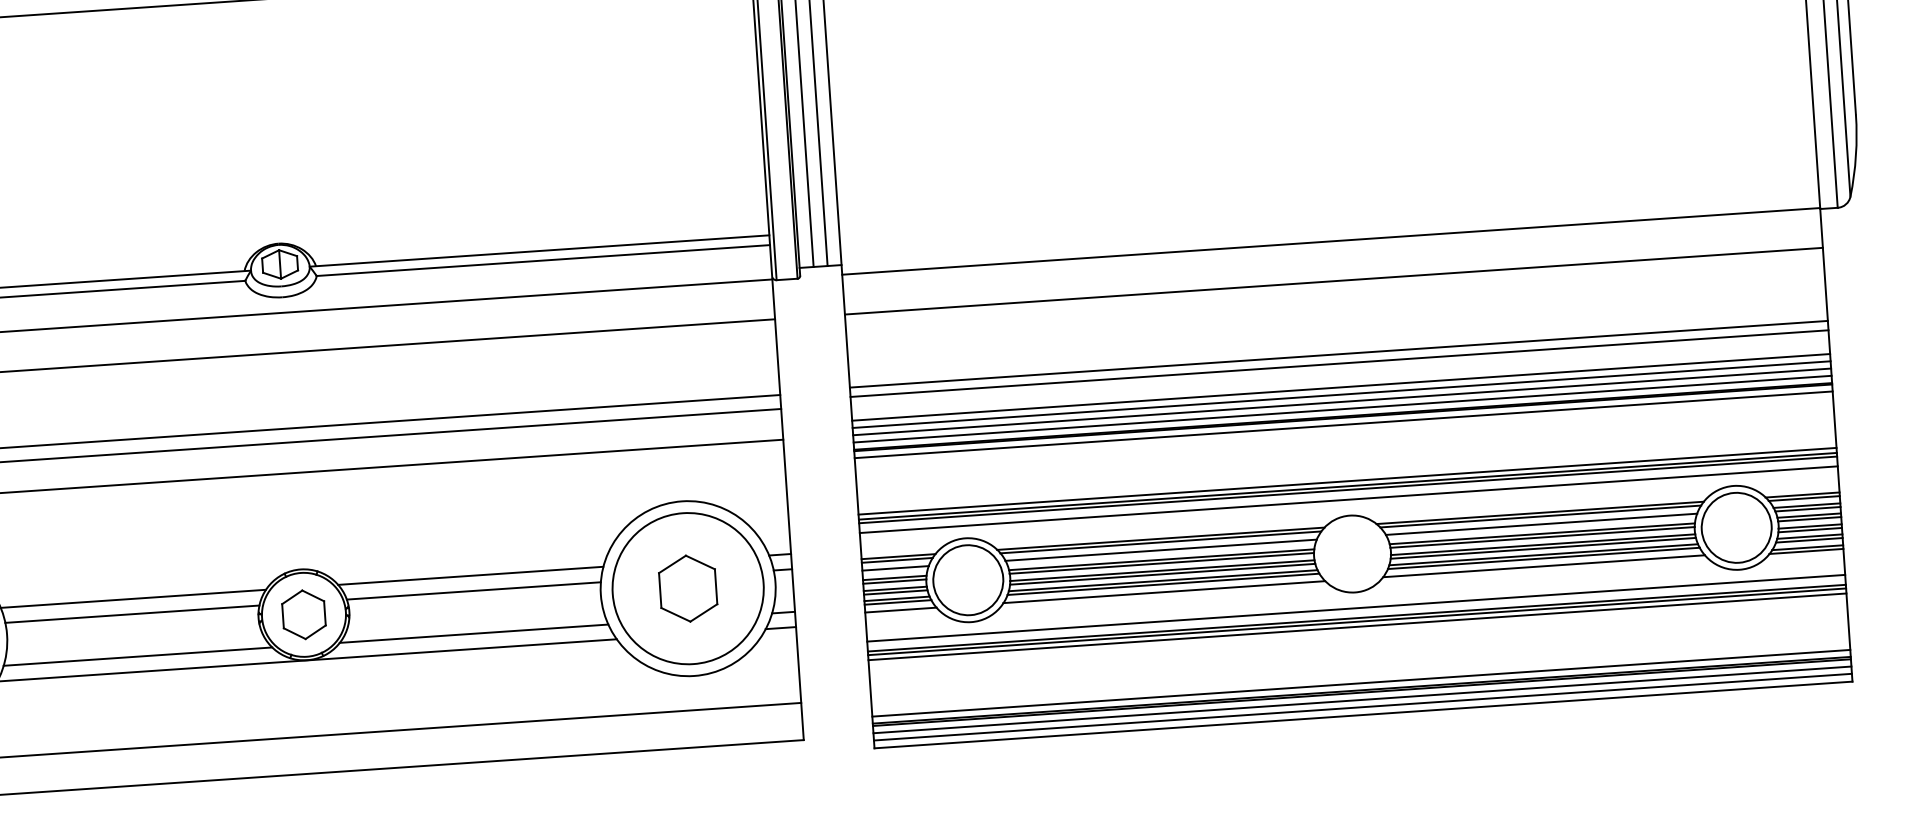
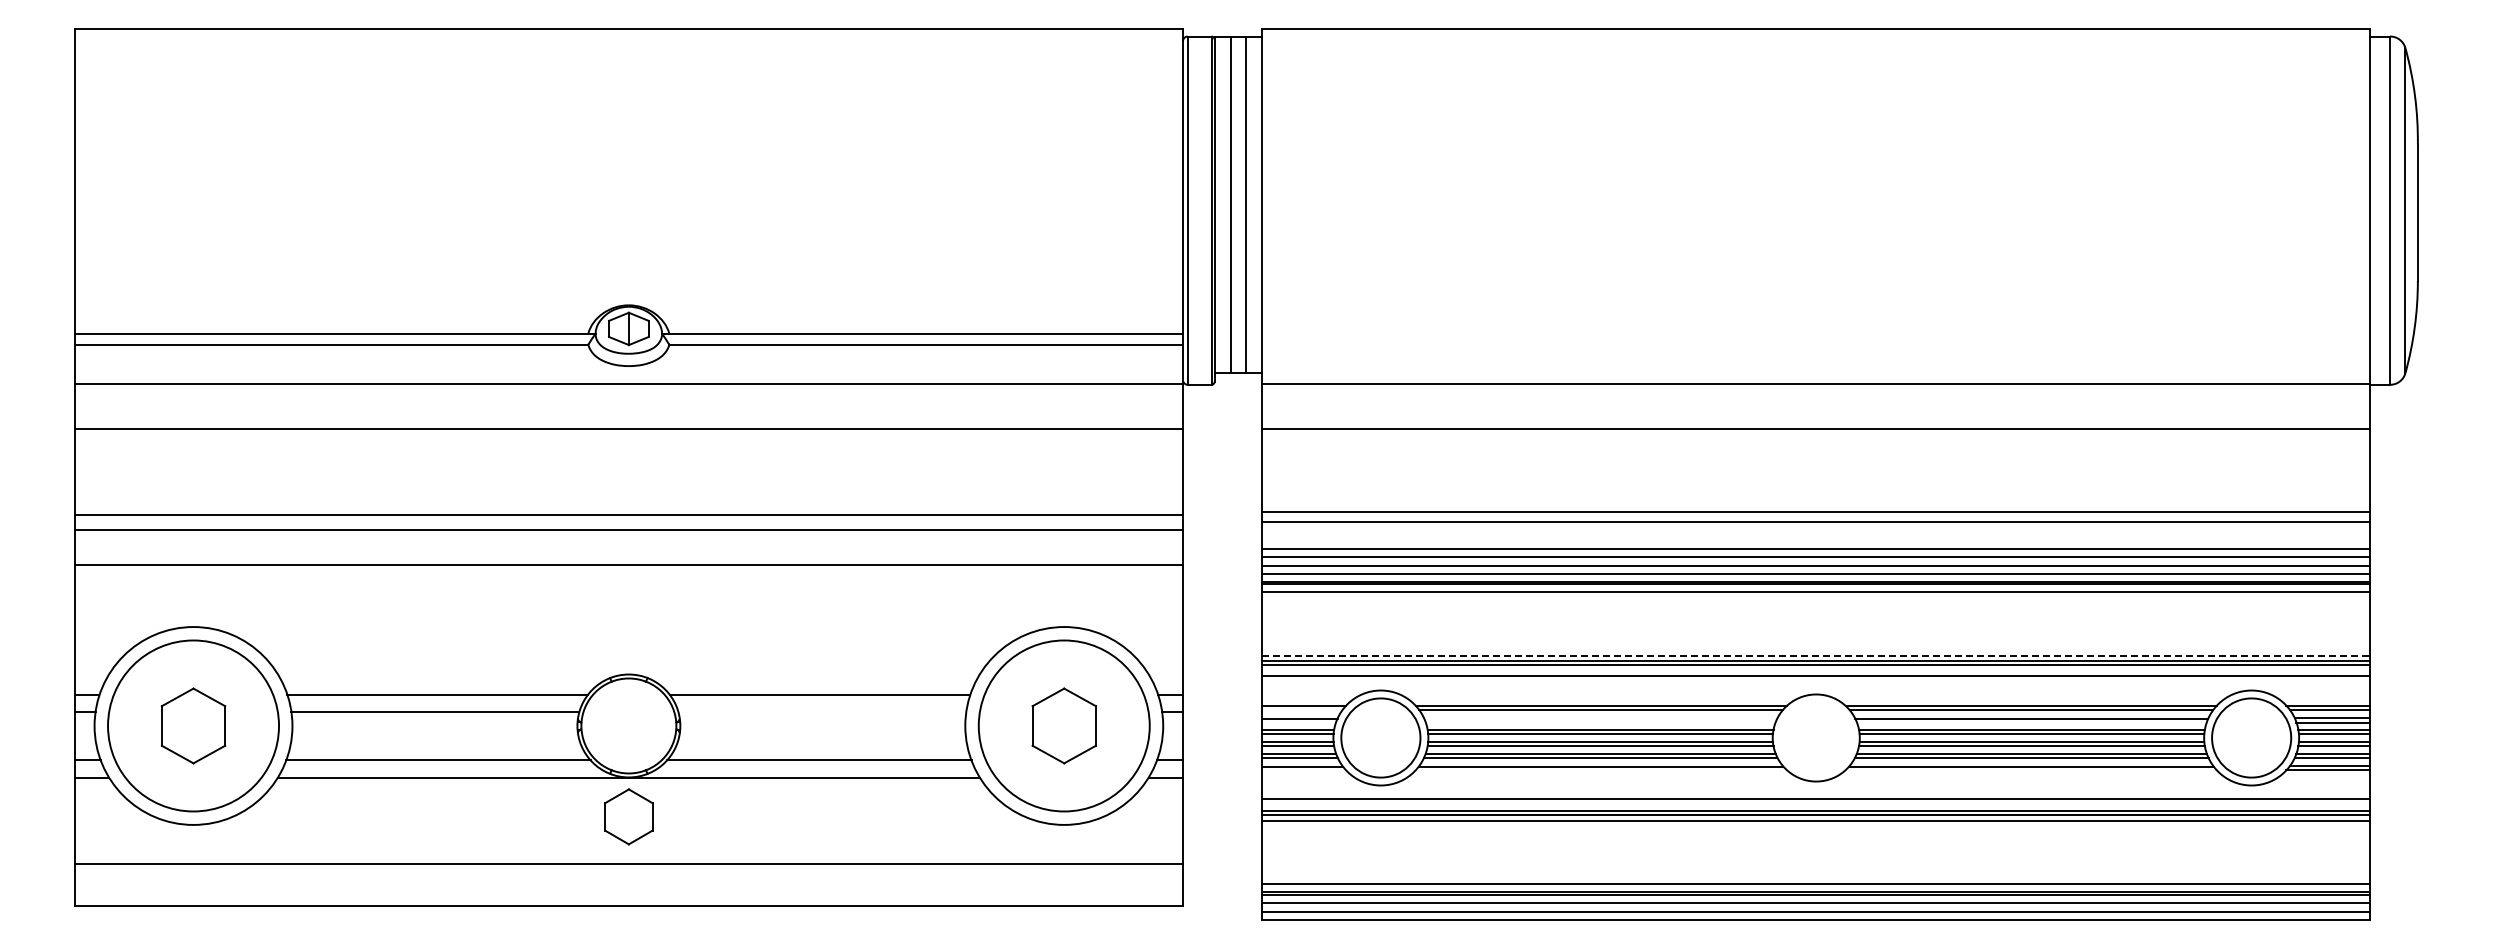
line: (1347, 481) -> (1816, 655), solid -> dashed
line: (1160, 550) -> (1600, 719), removed
line: (897, 560) -> (1302, 710), removed
line: (474, 591) -> (822, 712), removed
part: (303, 614) -> (628, 816), moved

